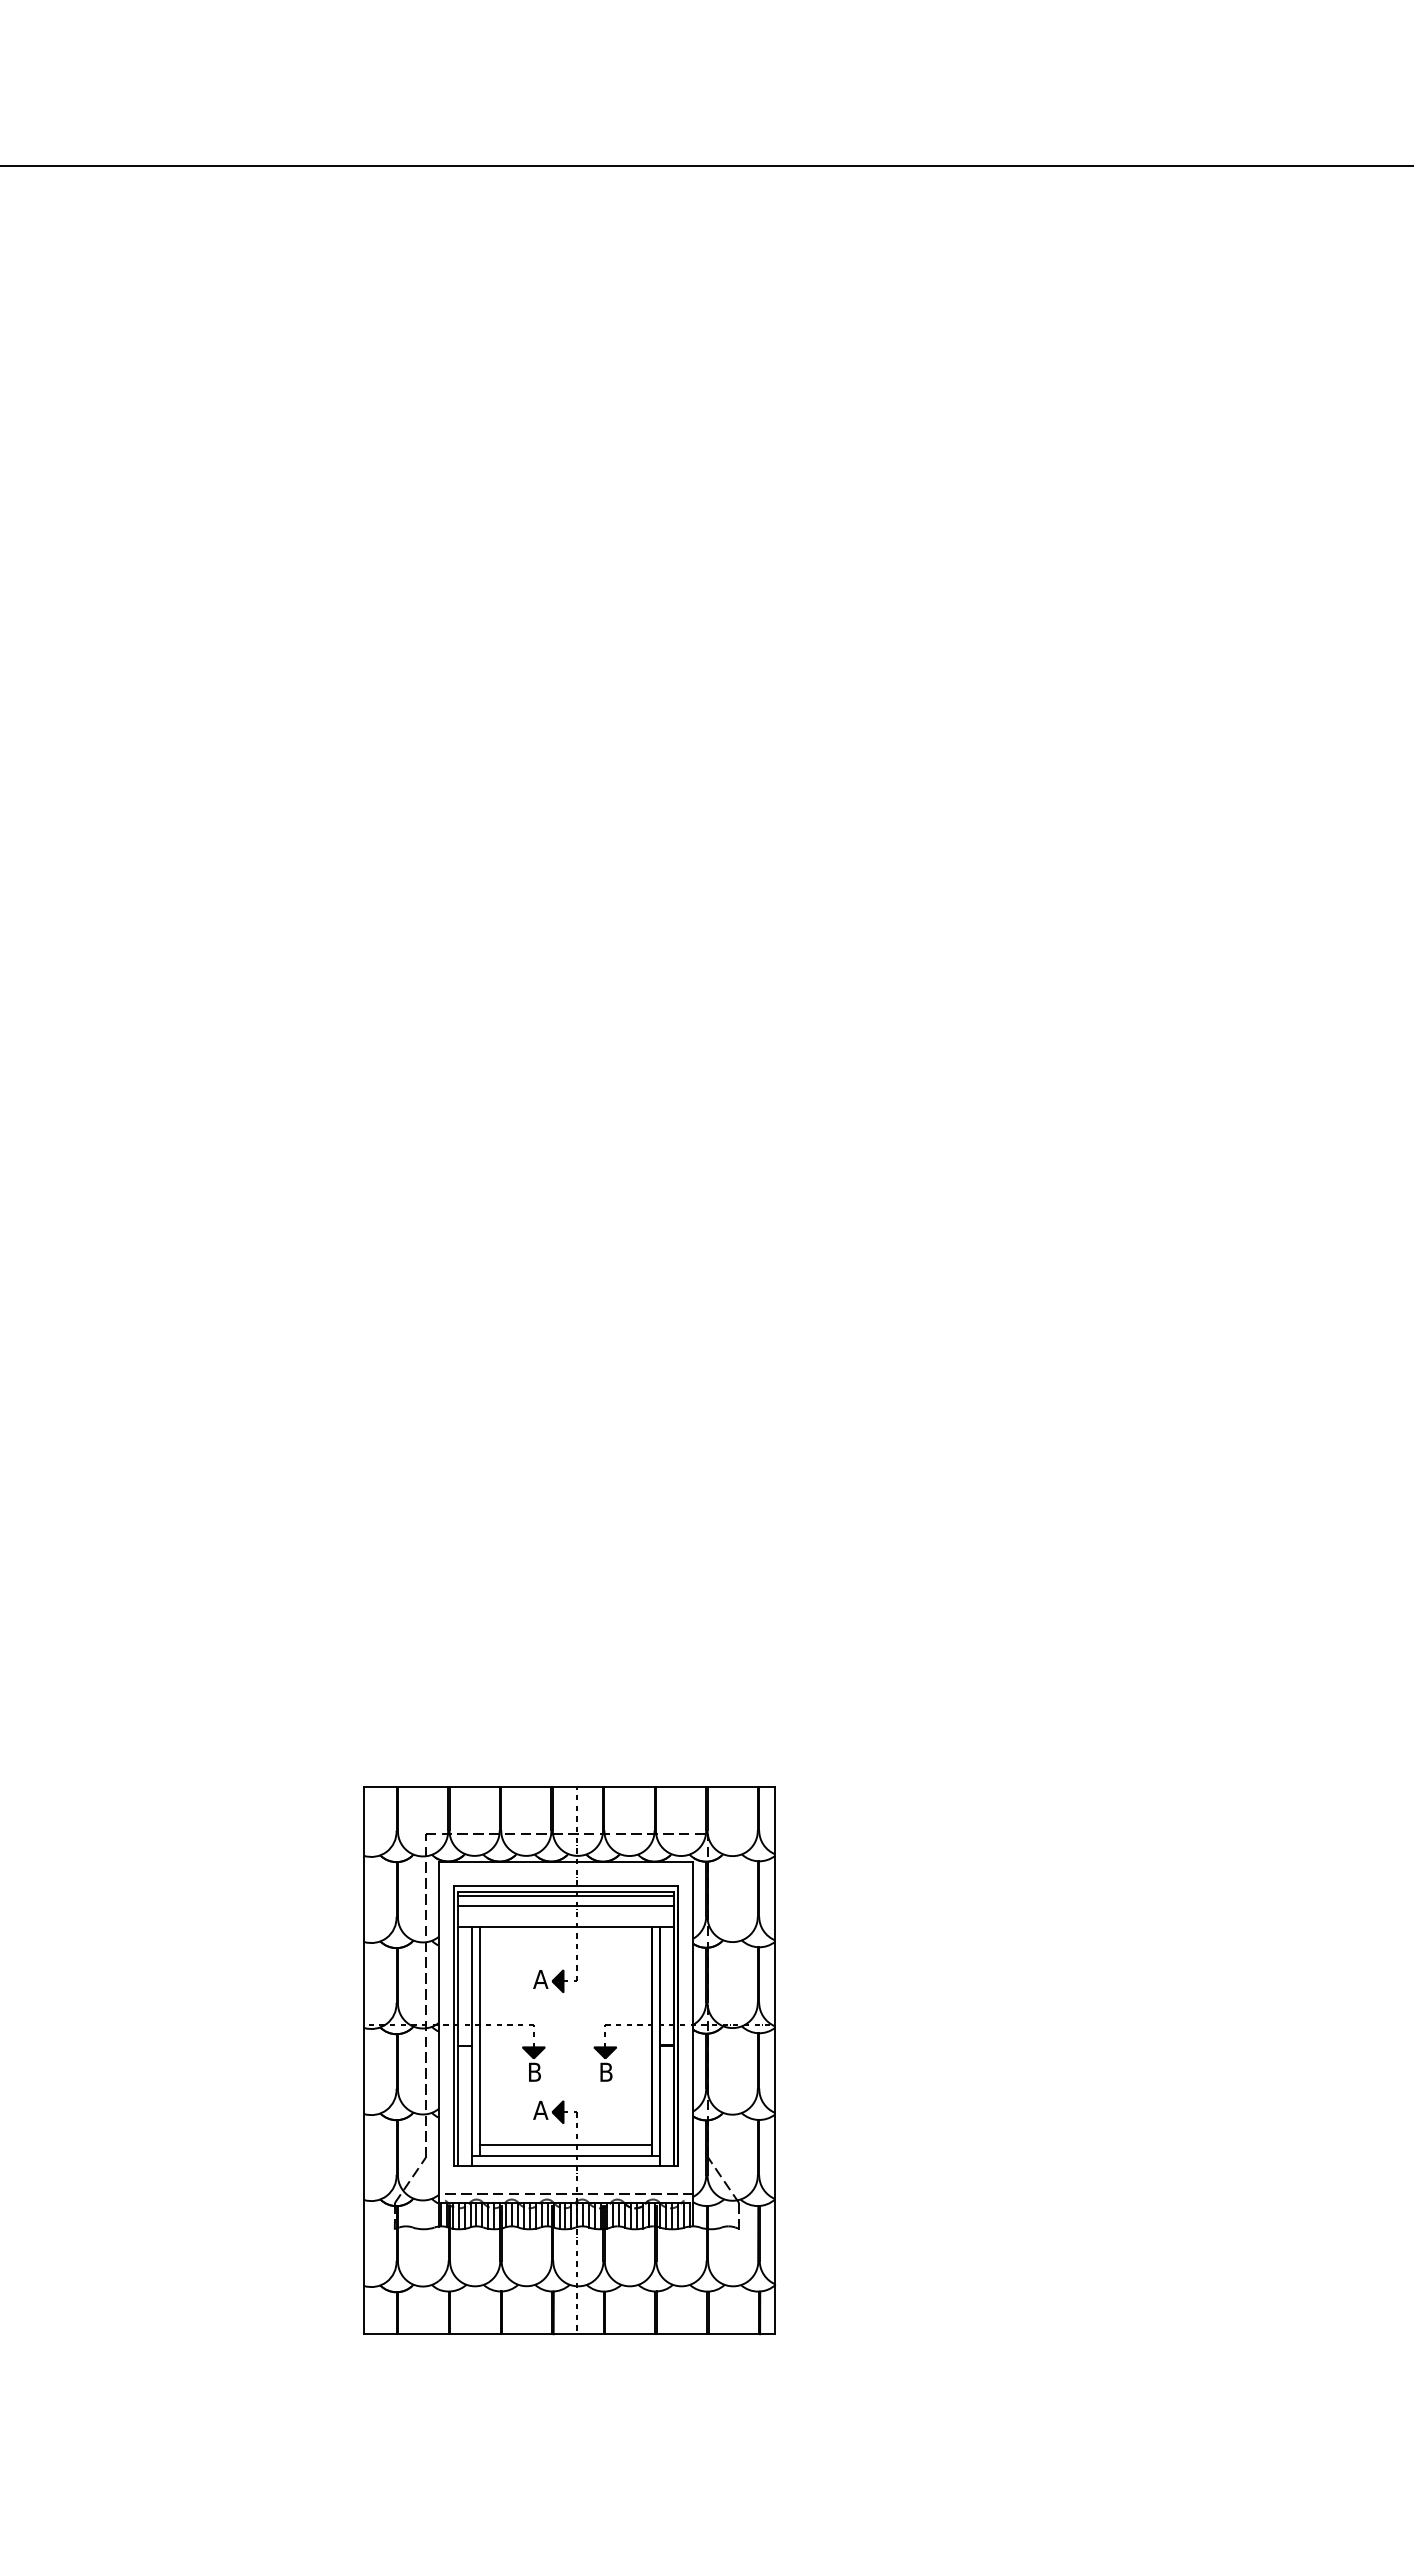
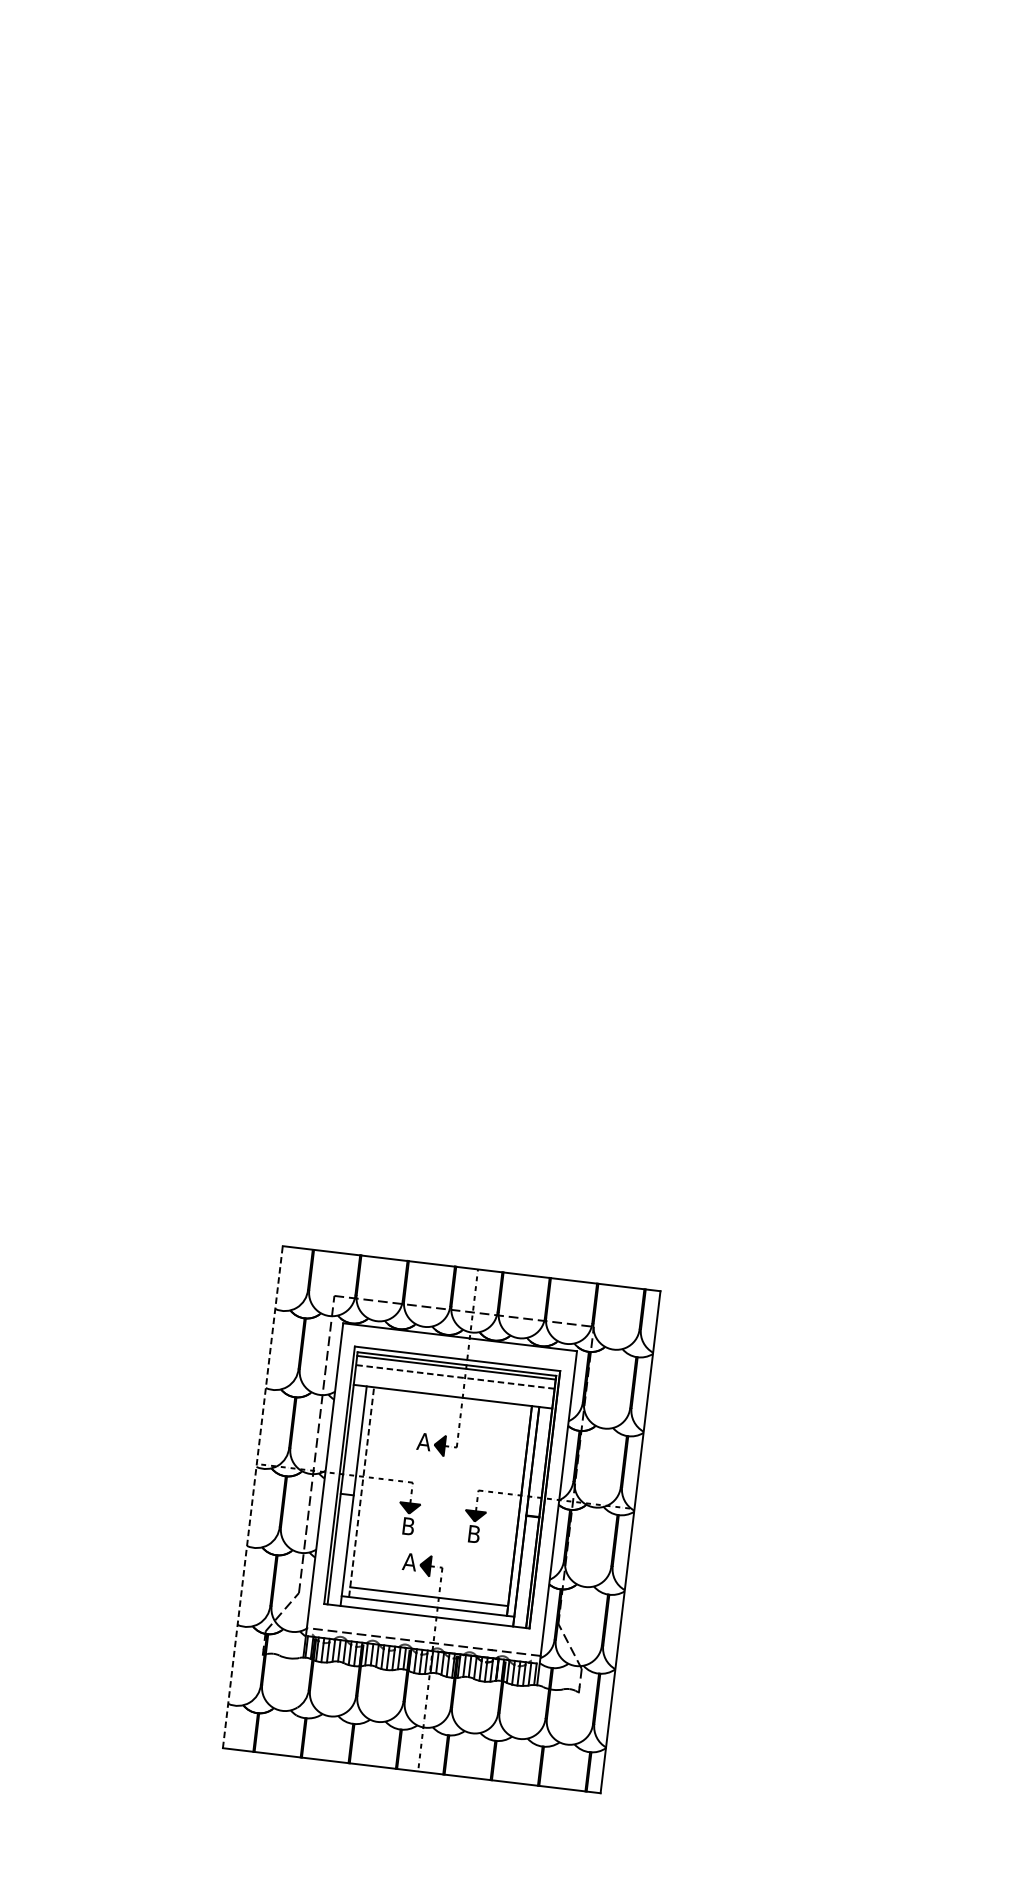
line: (565, 1905) -> (454, 1376), solid -> dashed
line: (480, 2040) -> (362, 1491), solid -> dashed
line: (363, 2060) -> (252, 1496), solid -> dashed

